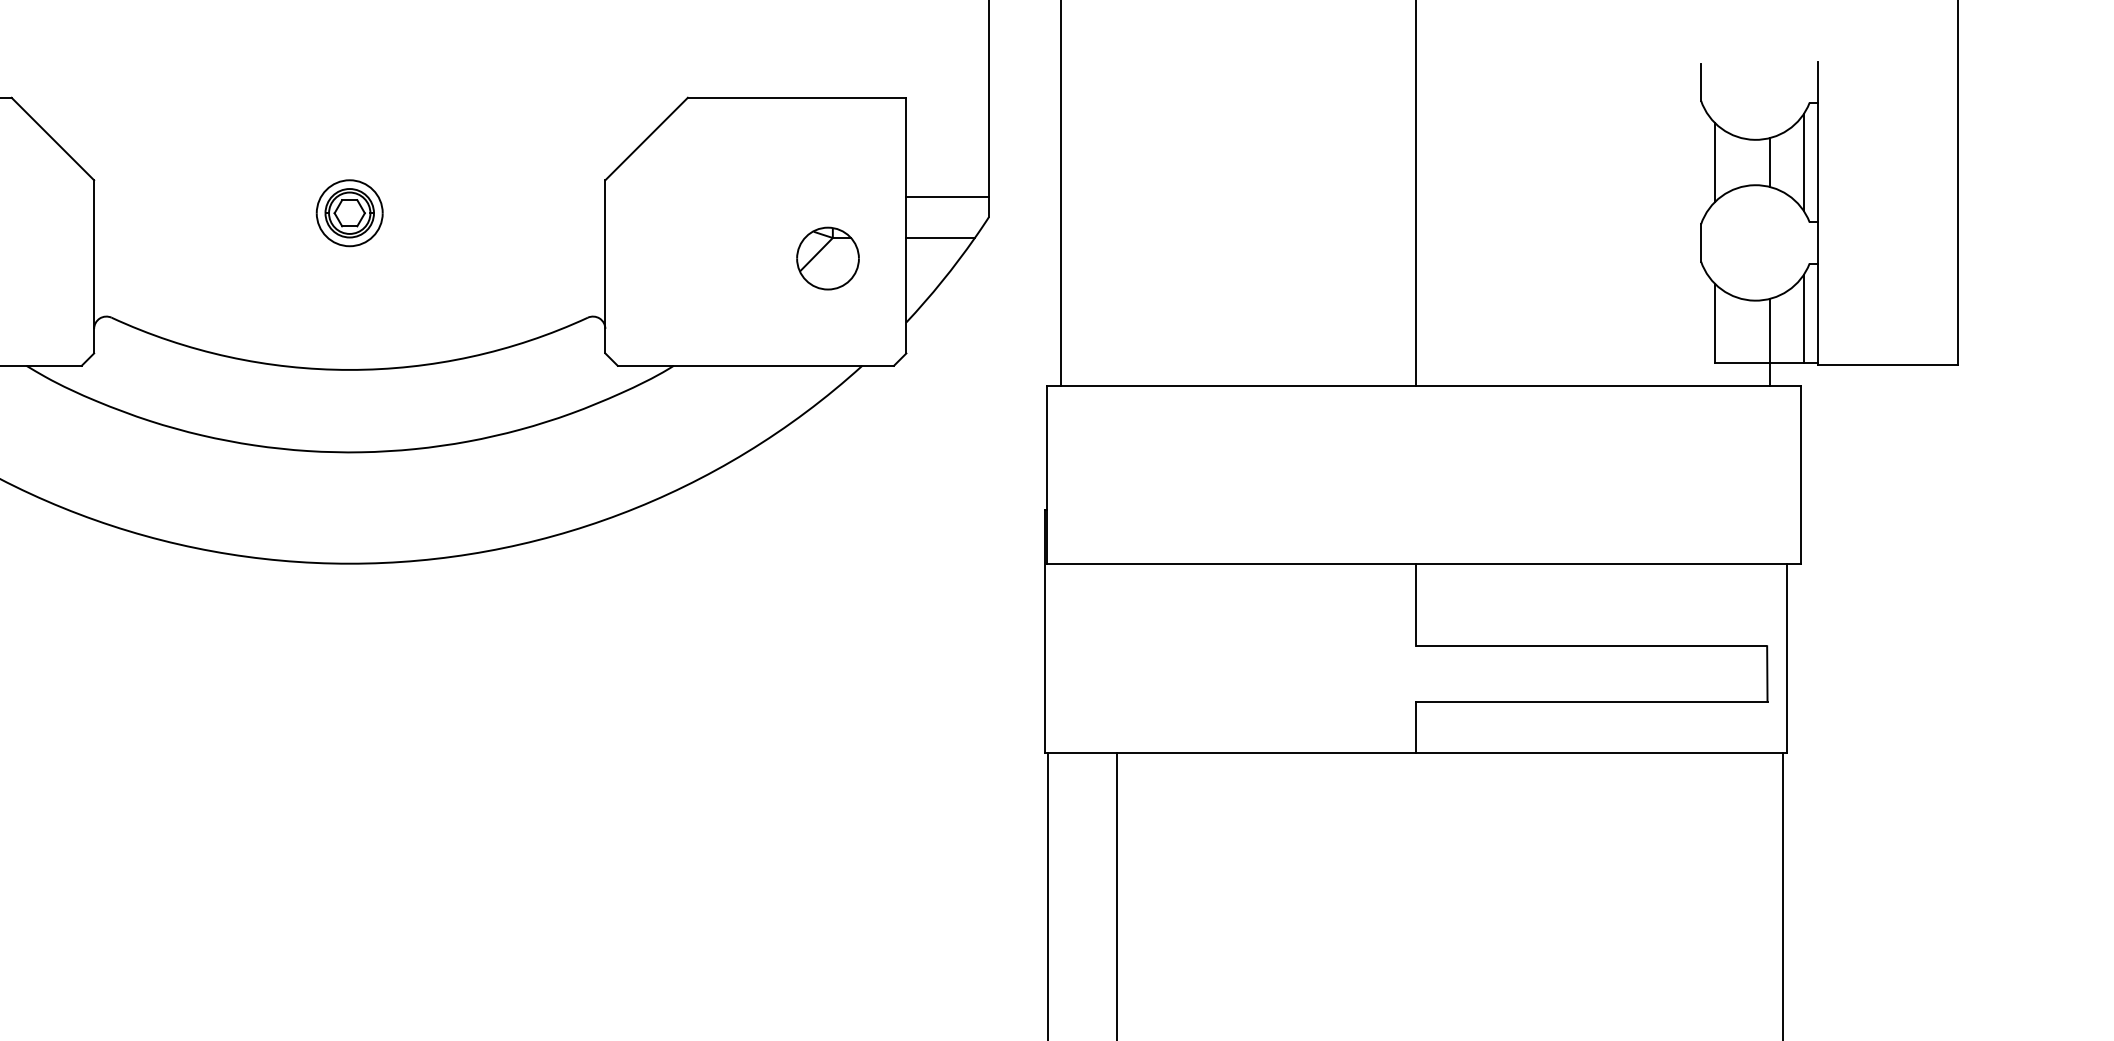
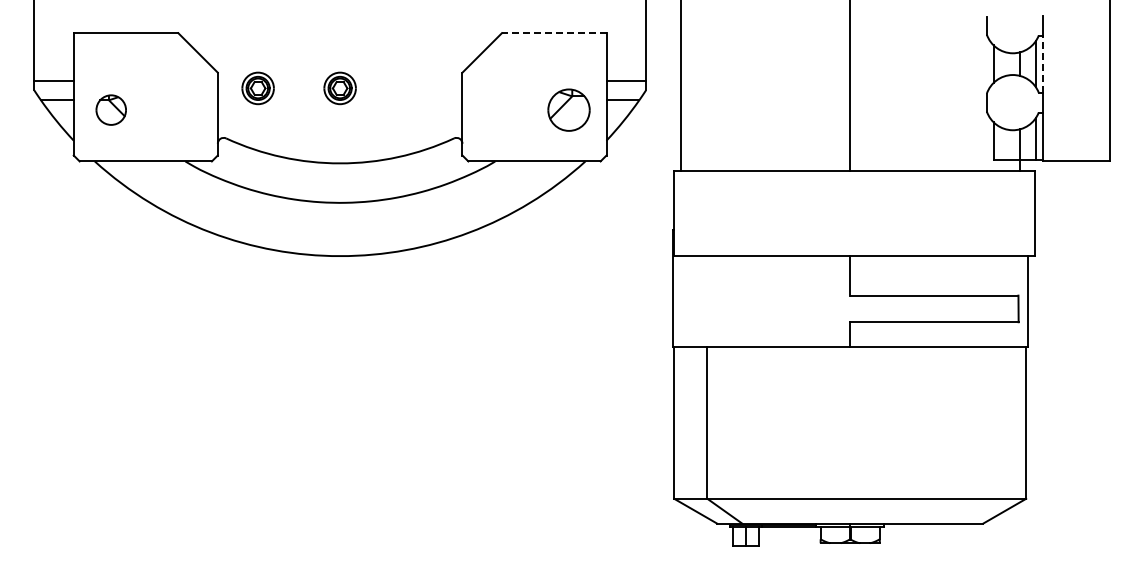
line: (795, 98) -> (553, 33), solid -> dashed
line: (1817, 163) -> (1042, 64), solid -> dashed
part: (177, 213) -> (257, 88), added
part: (826, 257) -> (568, 109), size x1.4

